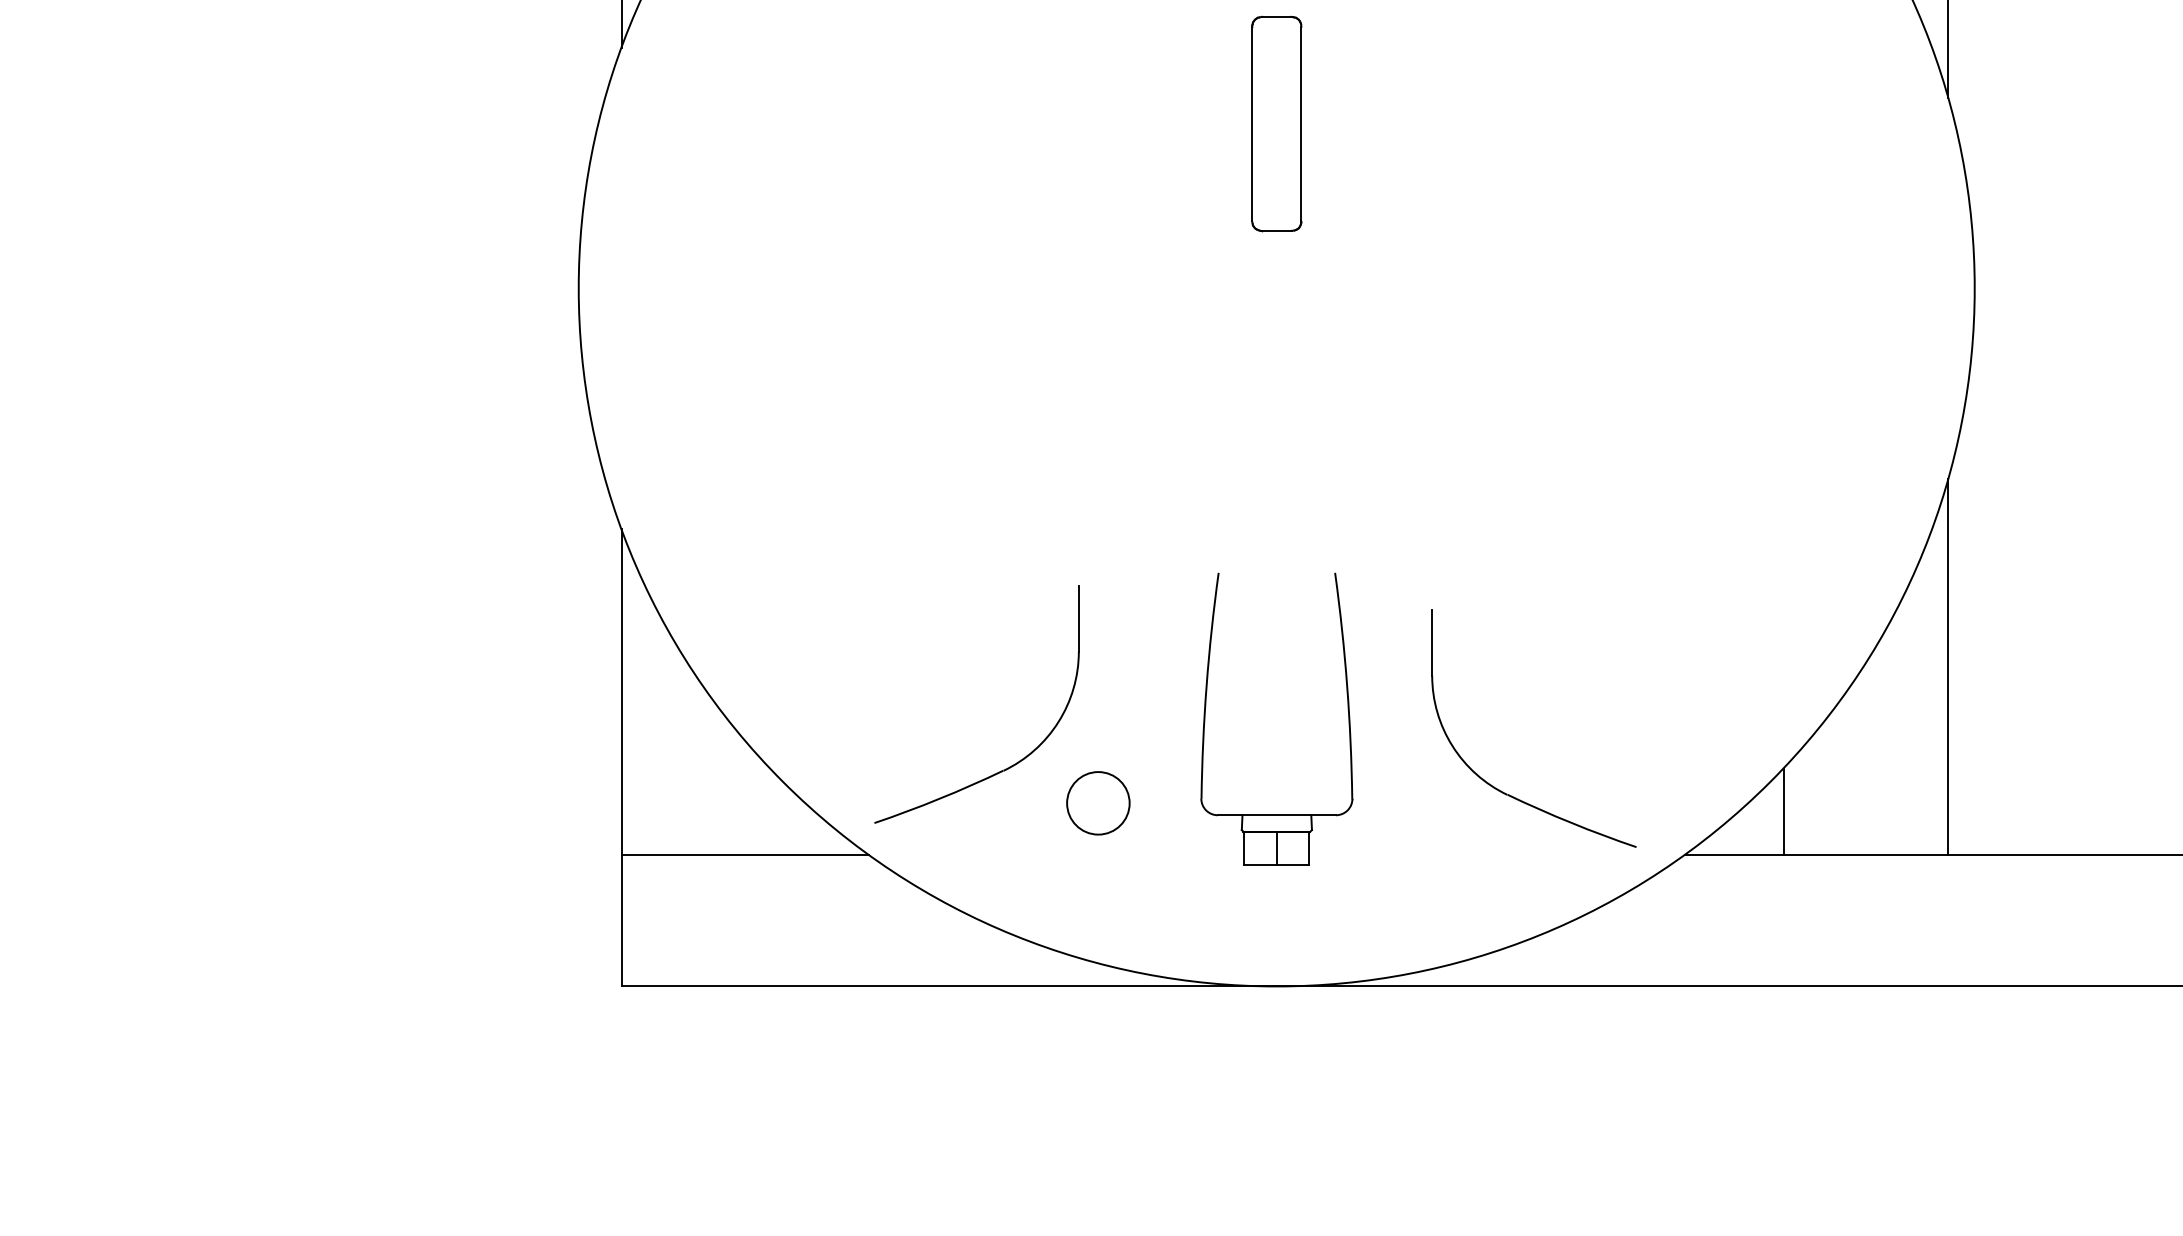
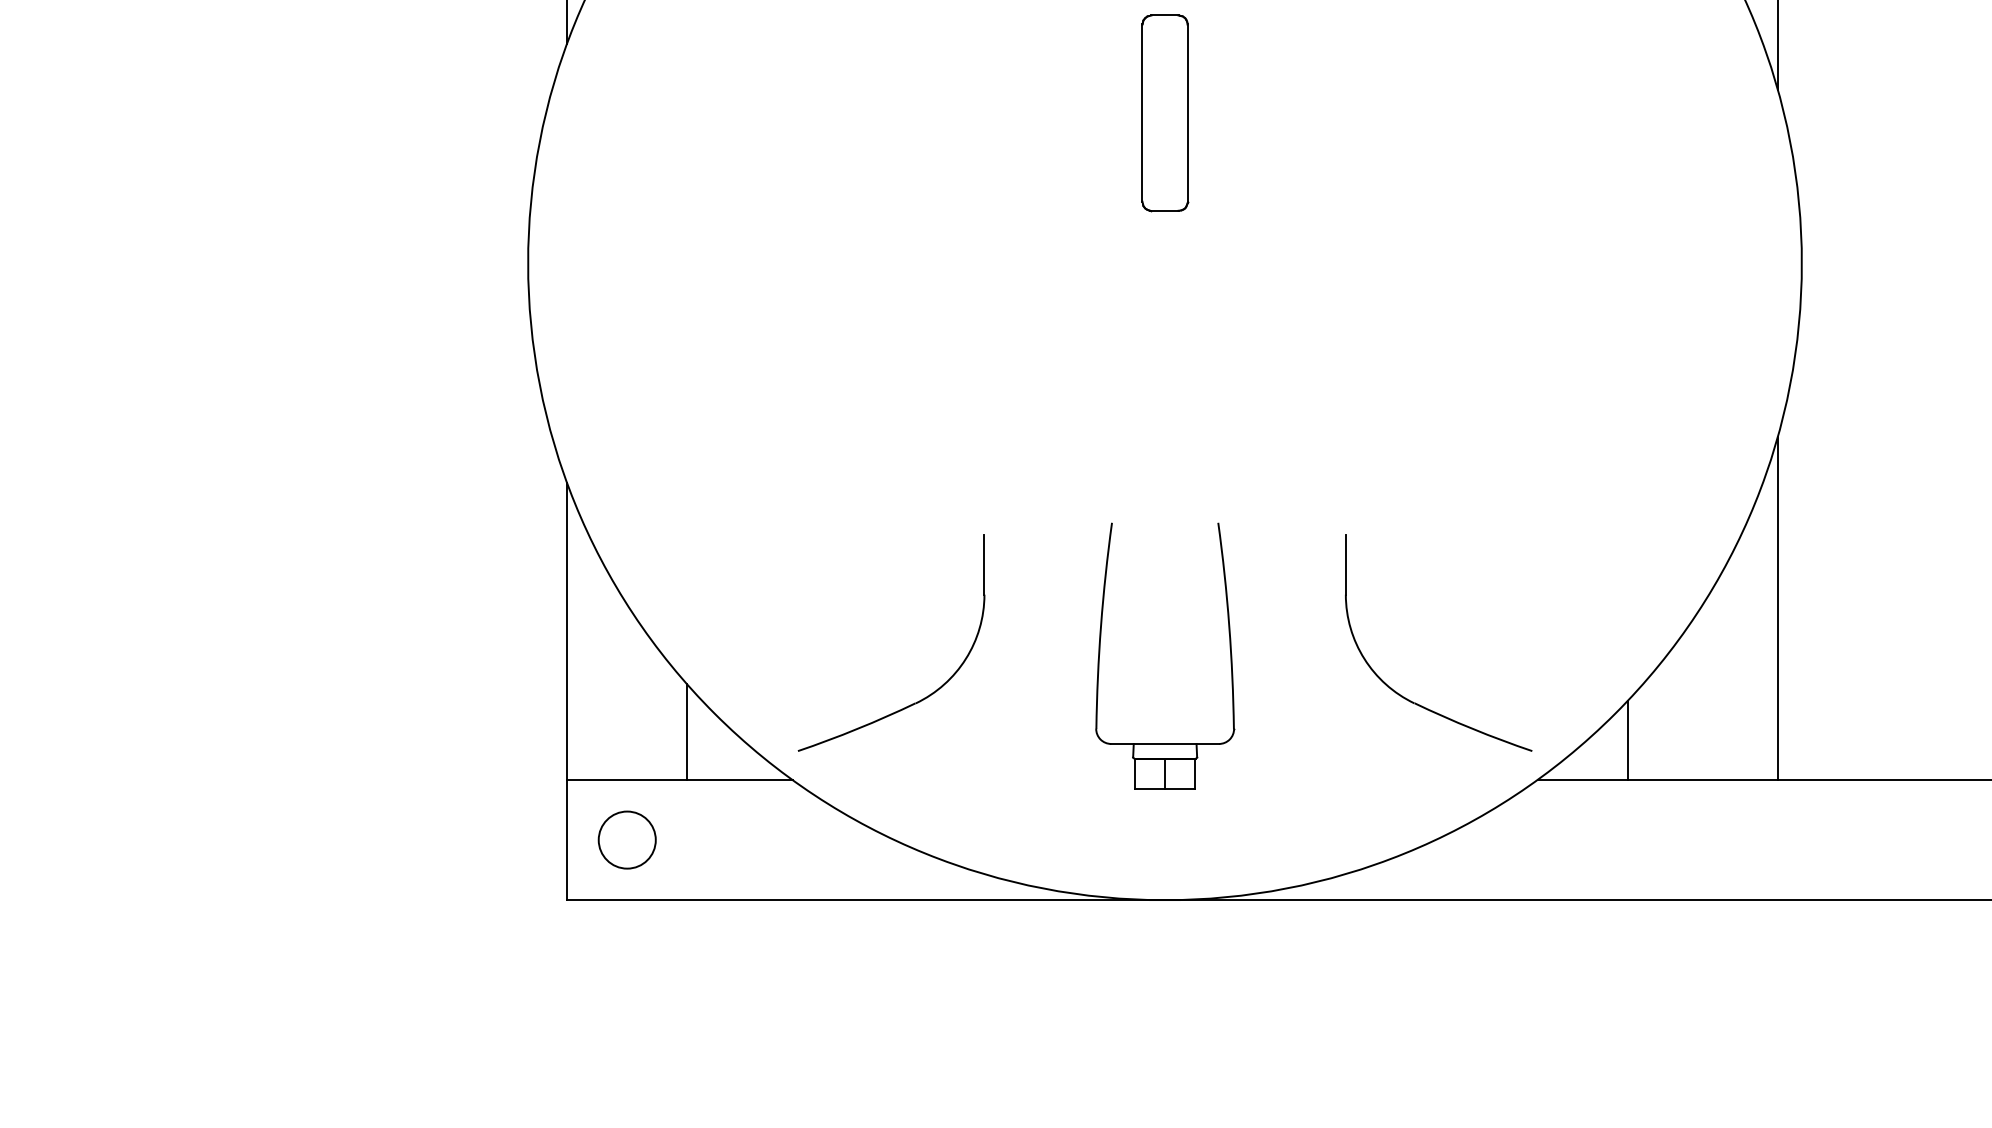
part: (1501, 790) -> (1409, 699), moved
line: (753, 802) -> (687, 732), added
circle: (1097, 802) -> (626, 839), moved

